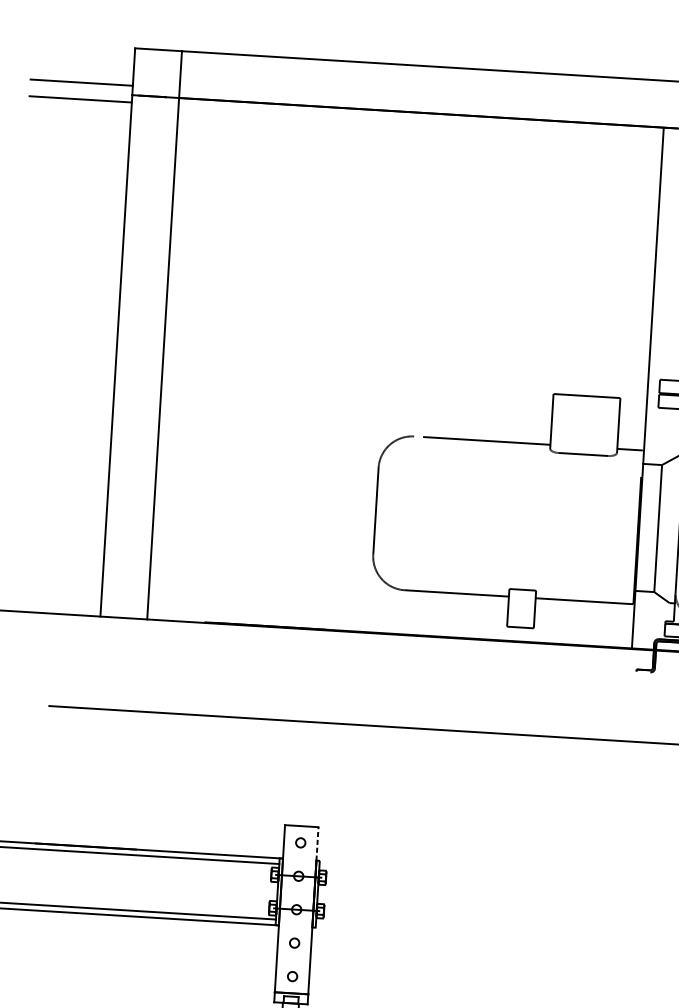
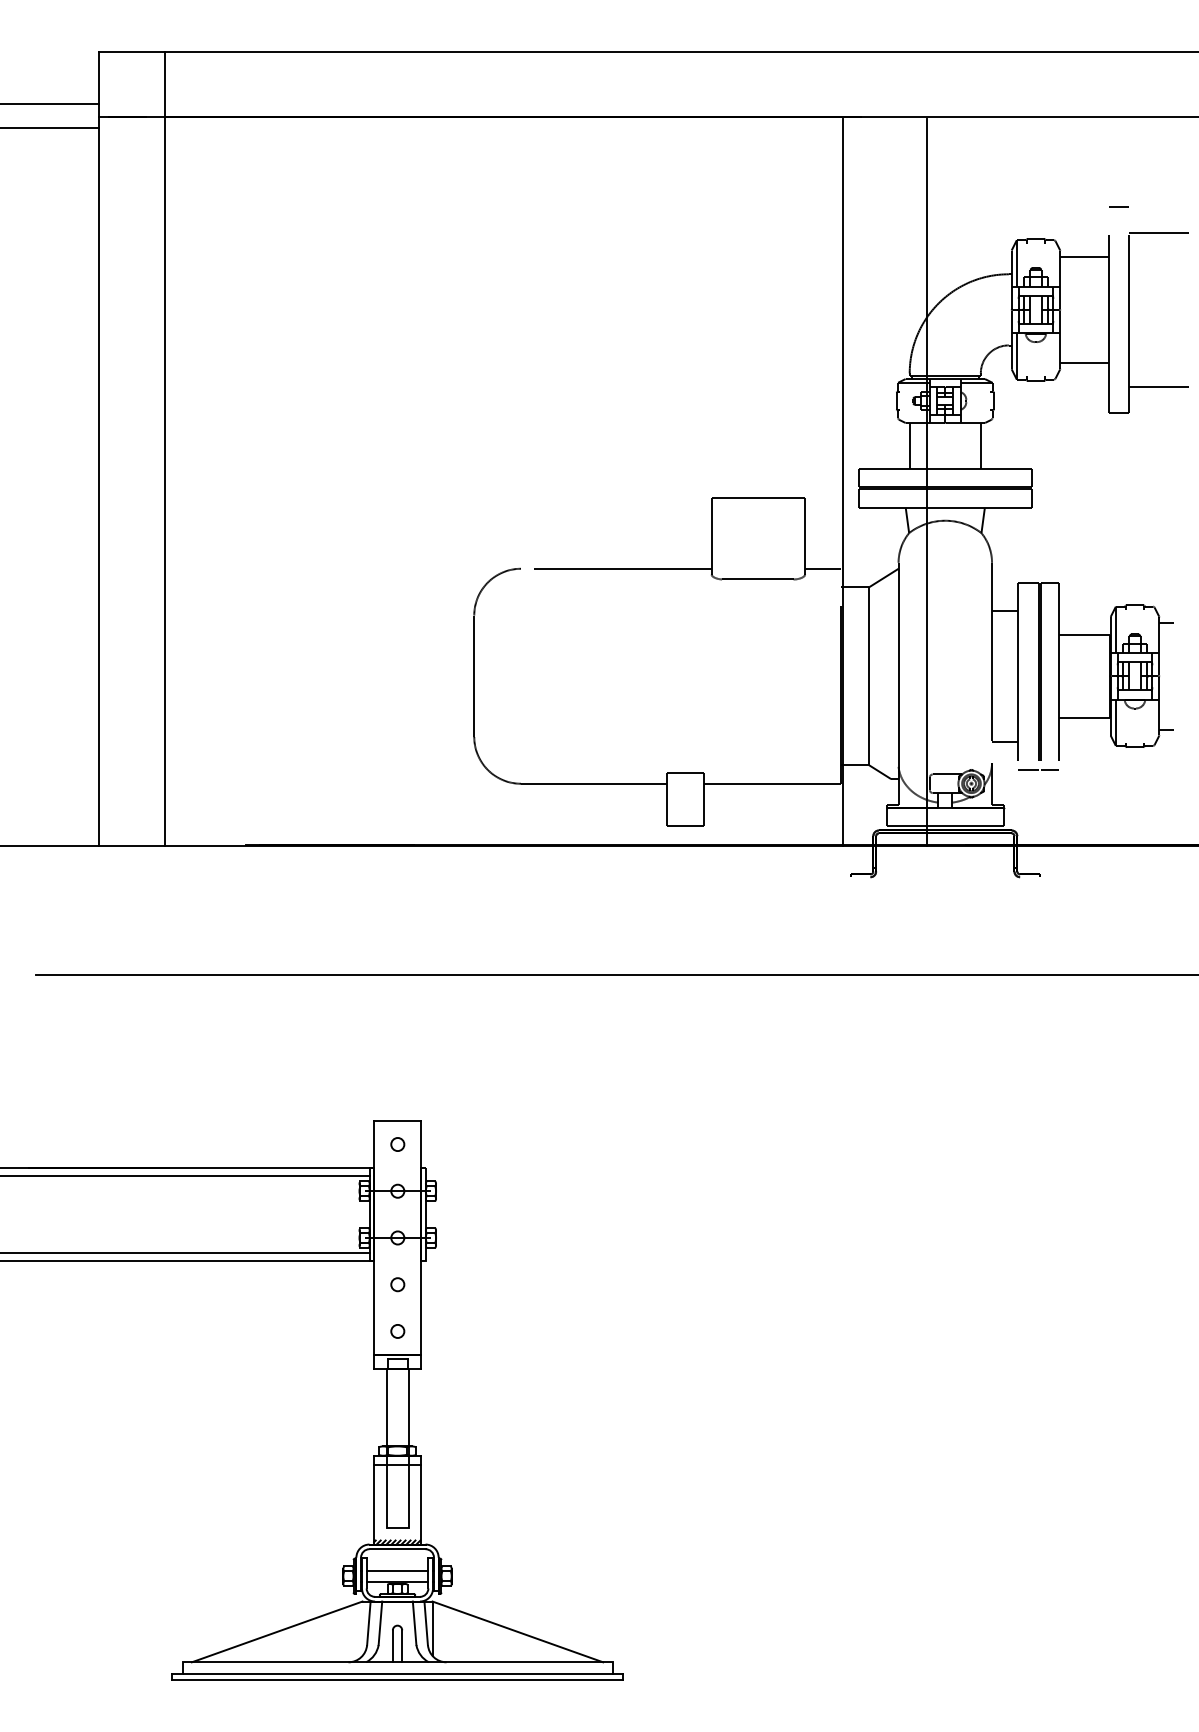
line: (317, 843) -> (421, 1144), dashed -> solid

